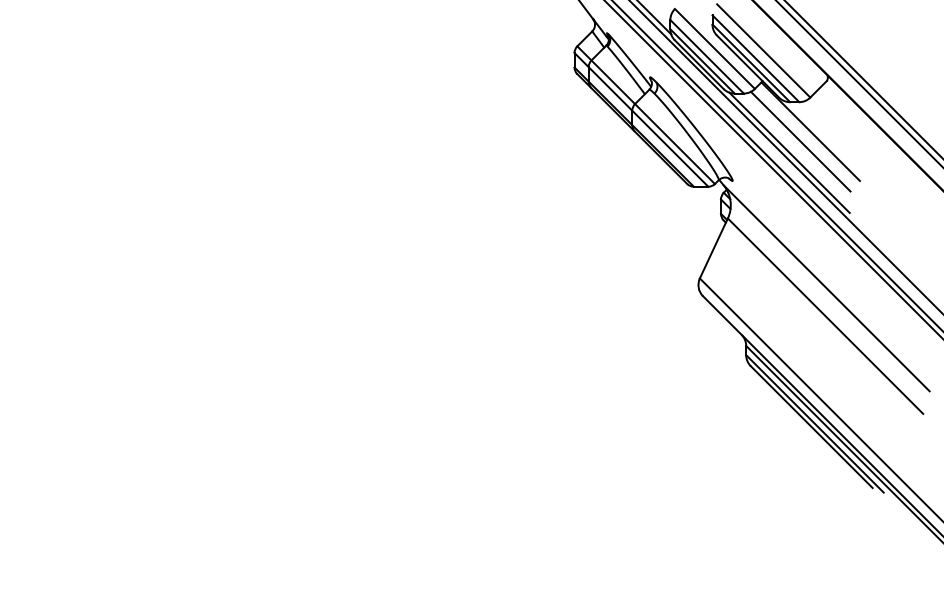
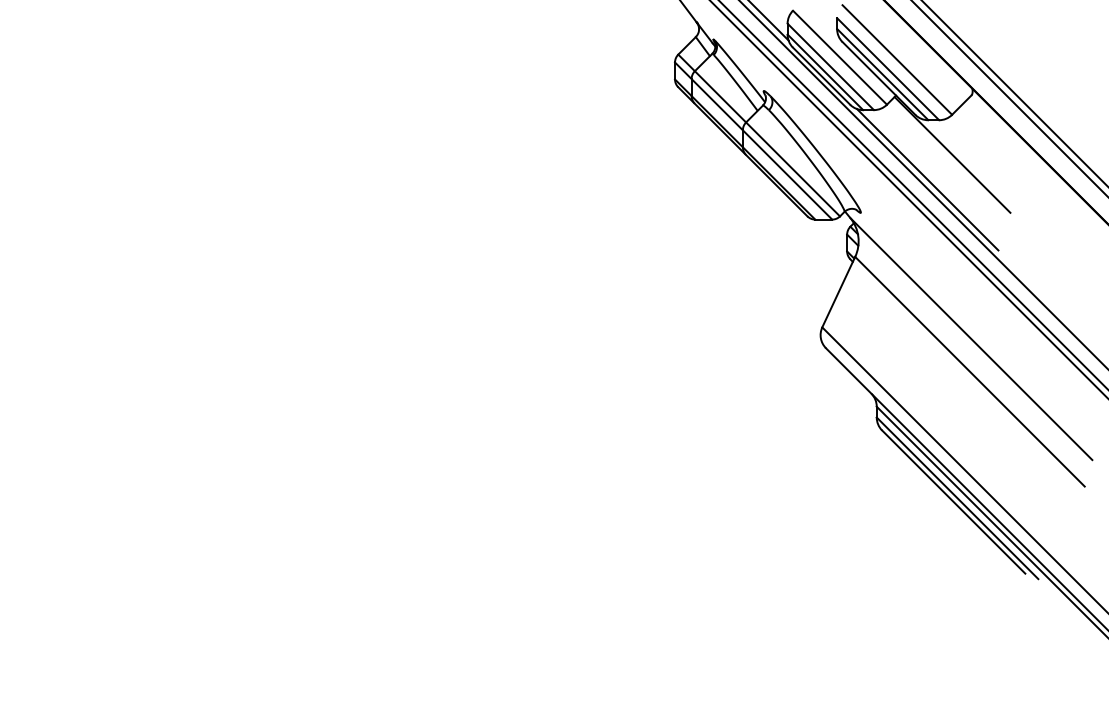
line: (800, 141) -> (940, 166), removed

